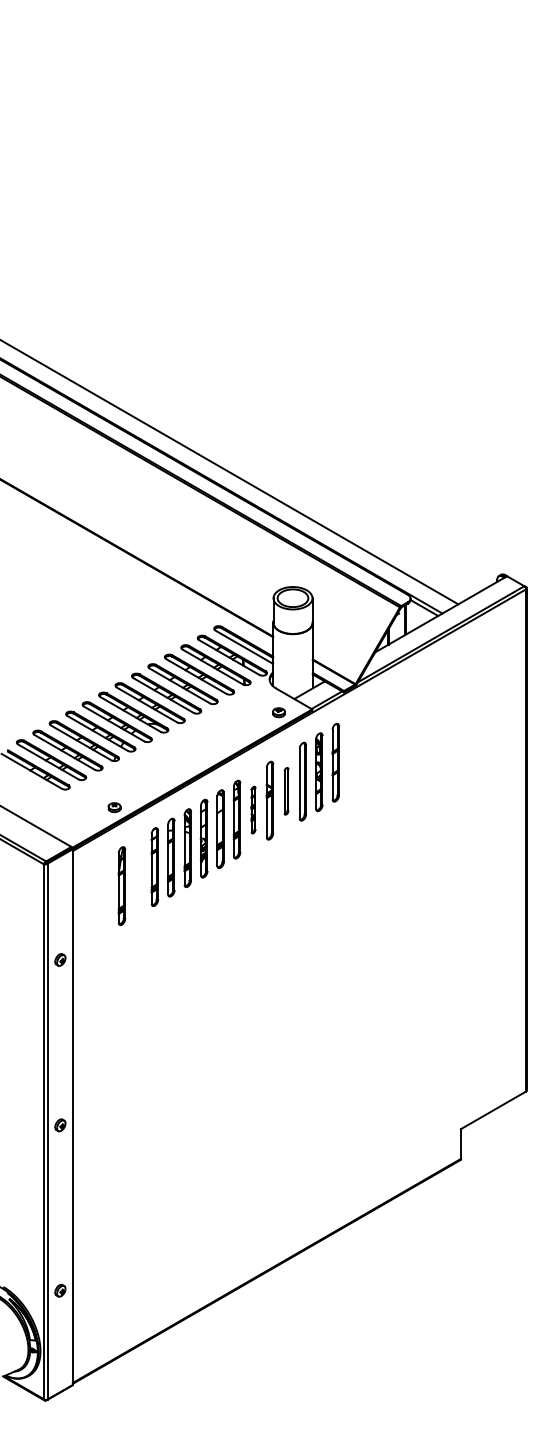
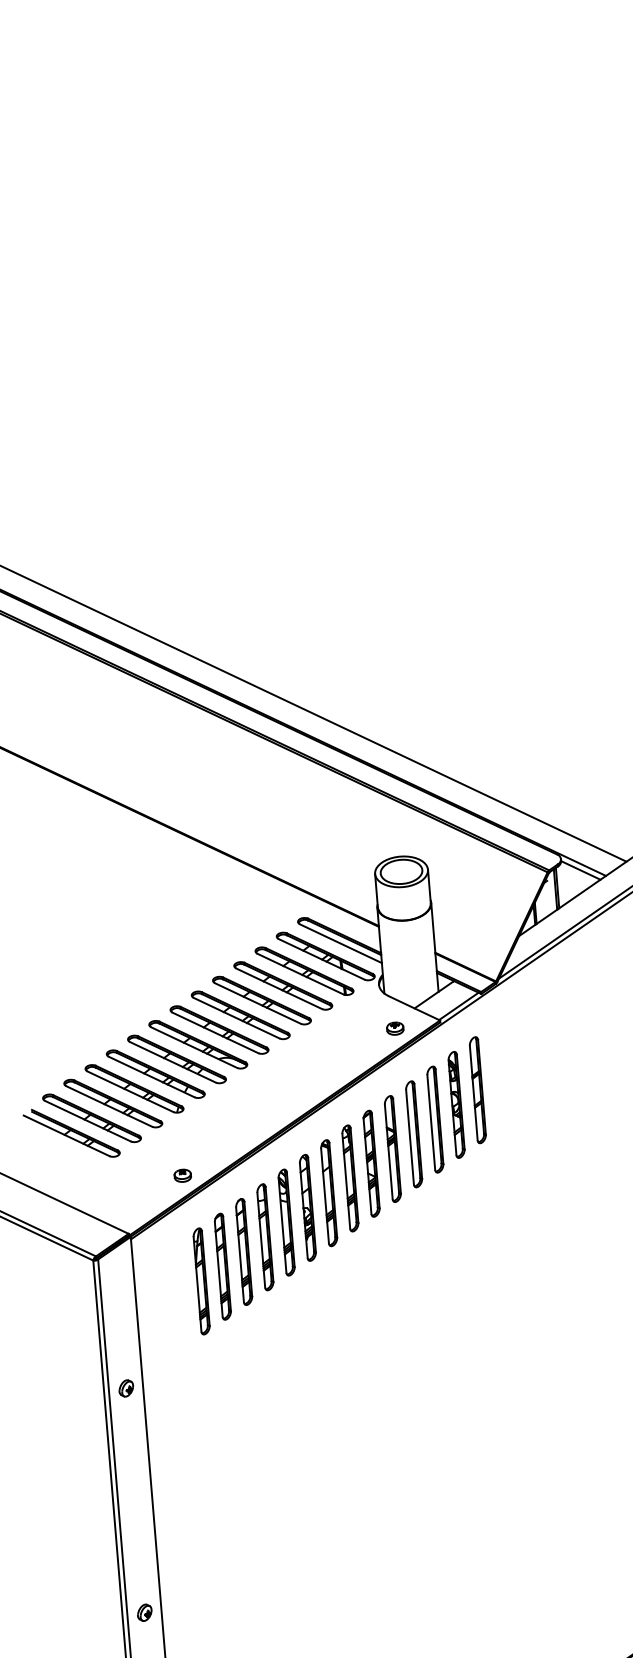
part: (286, 791) -> (414, 1134), size x1.67
part: (253, 809) -> (371, 1162), size x1.67
part: (138, 876) -> (223, 1266), added

